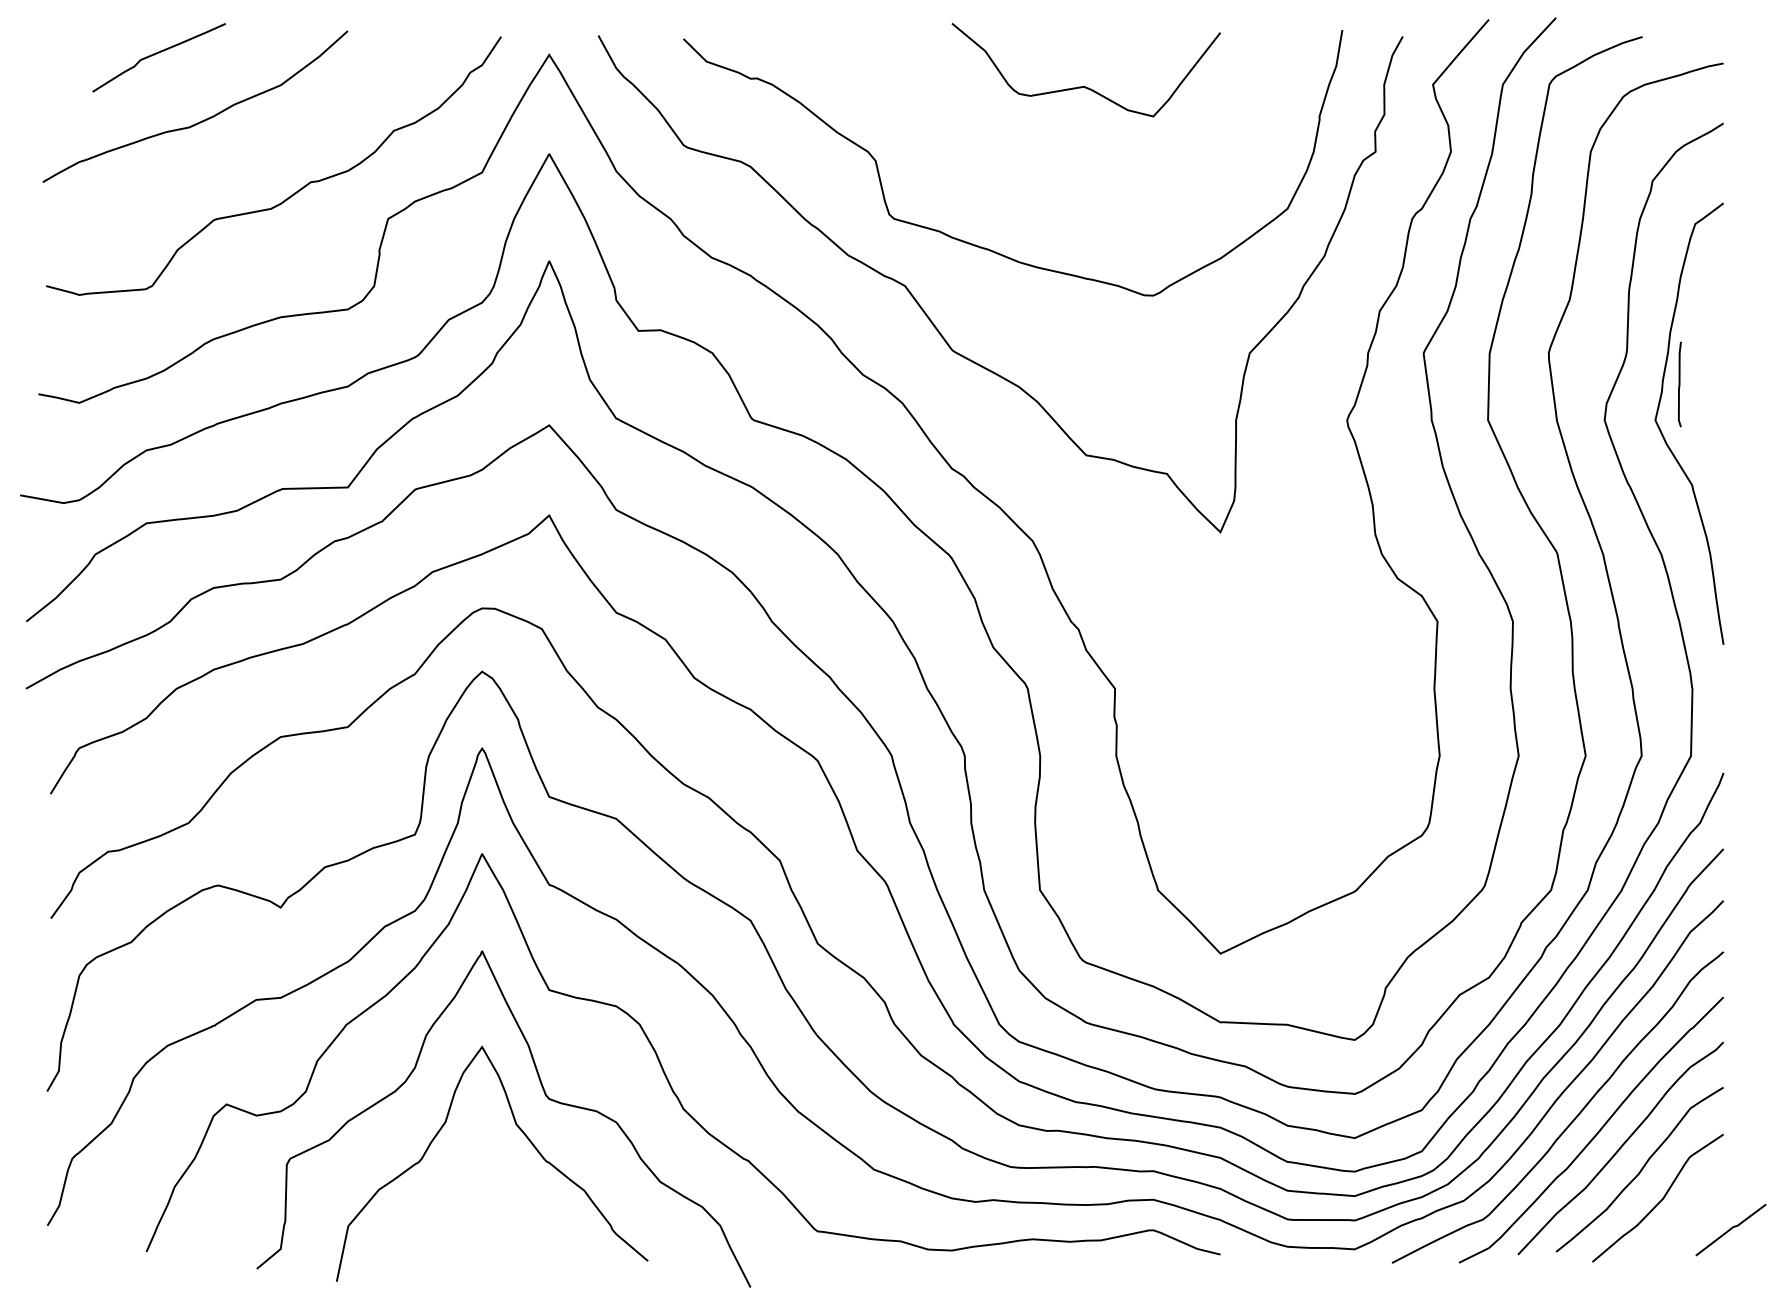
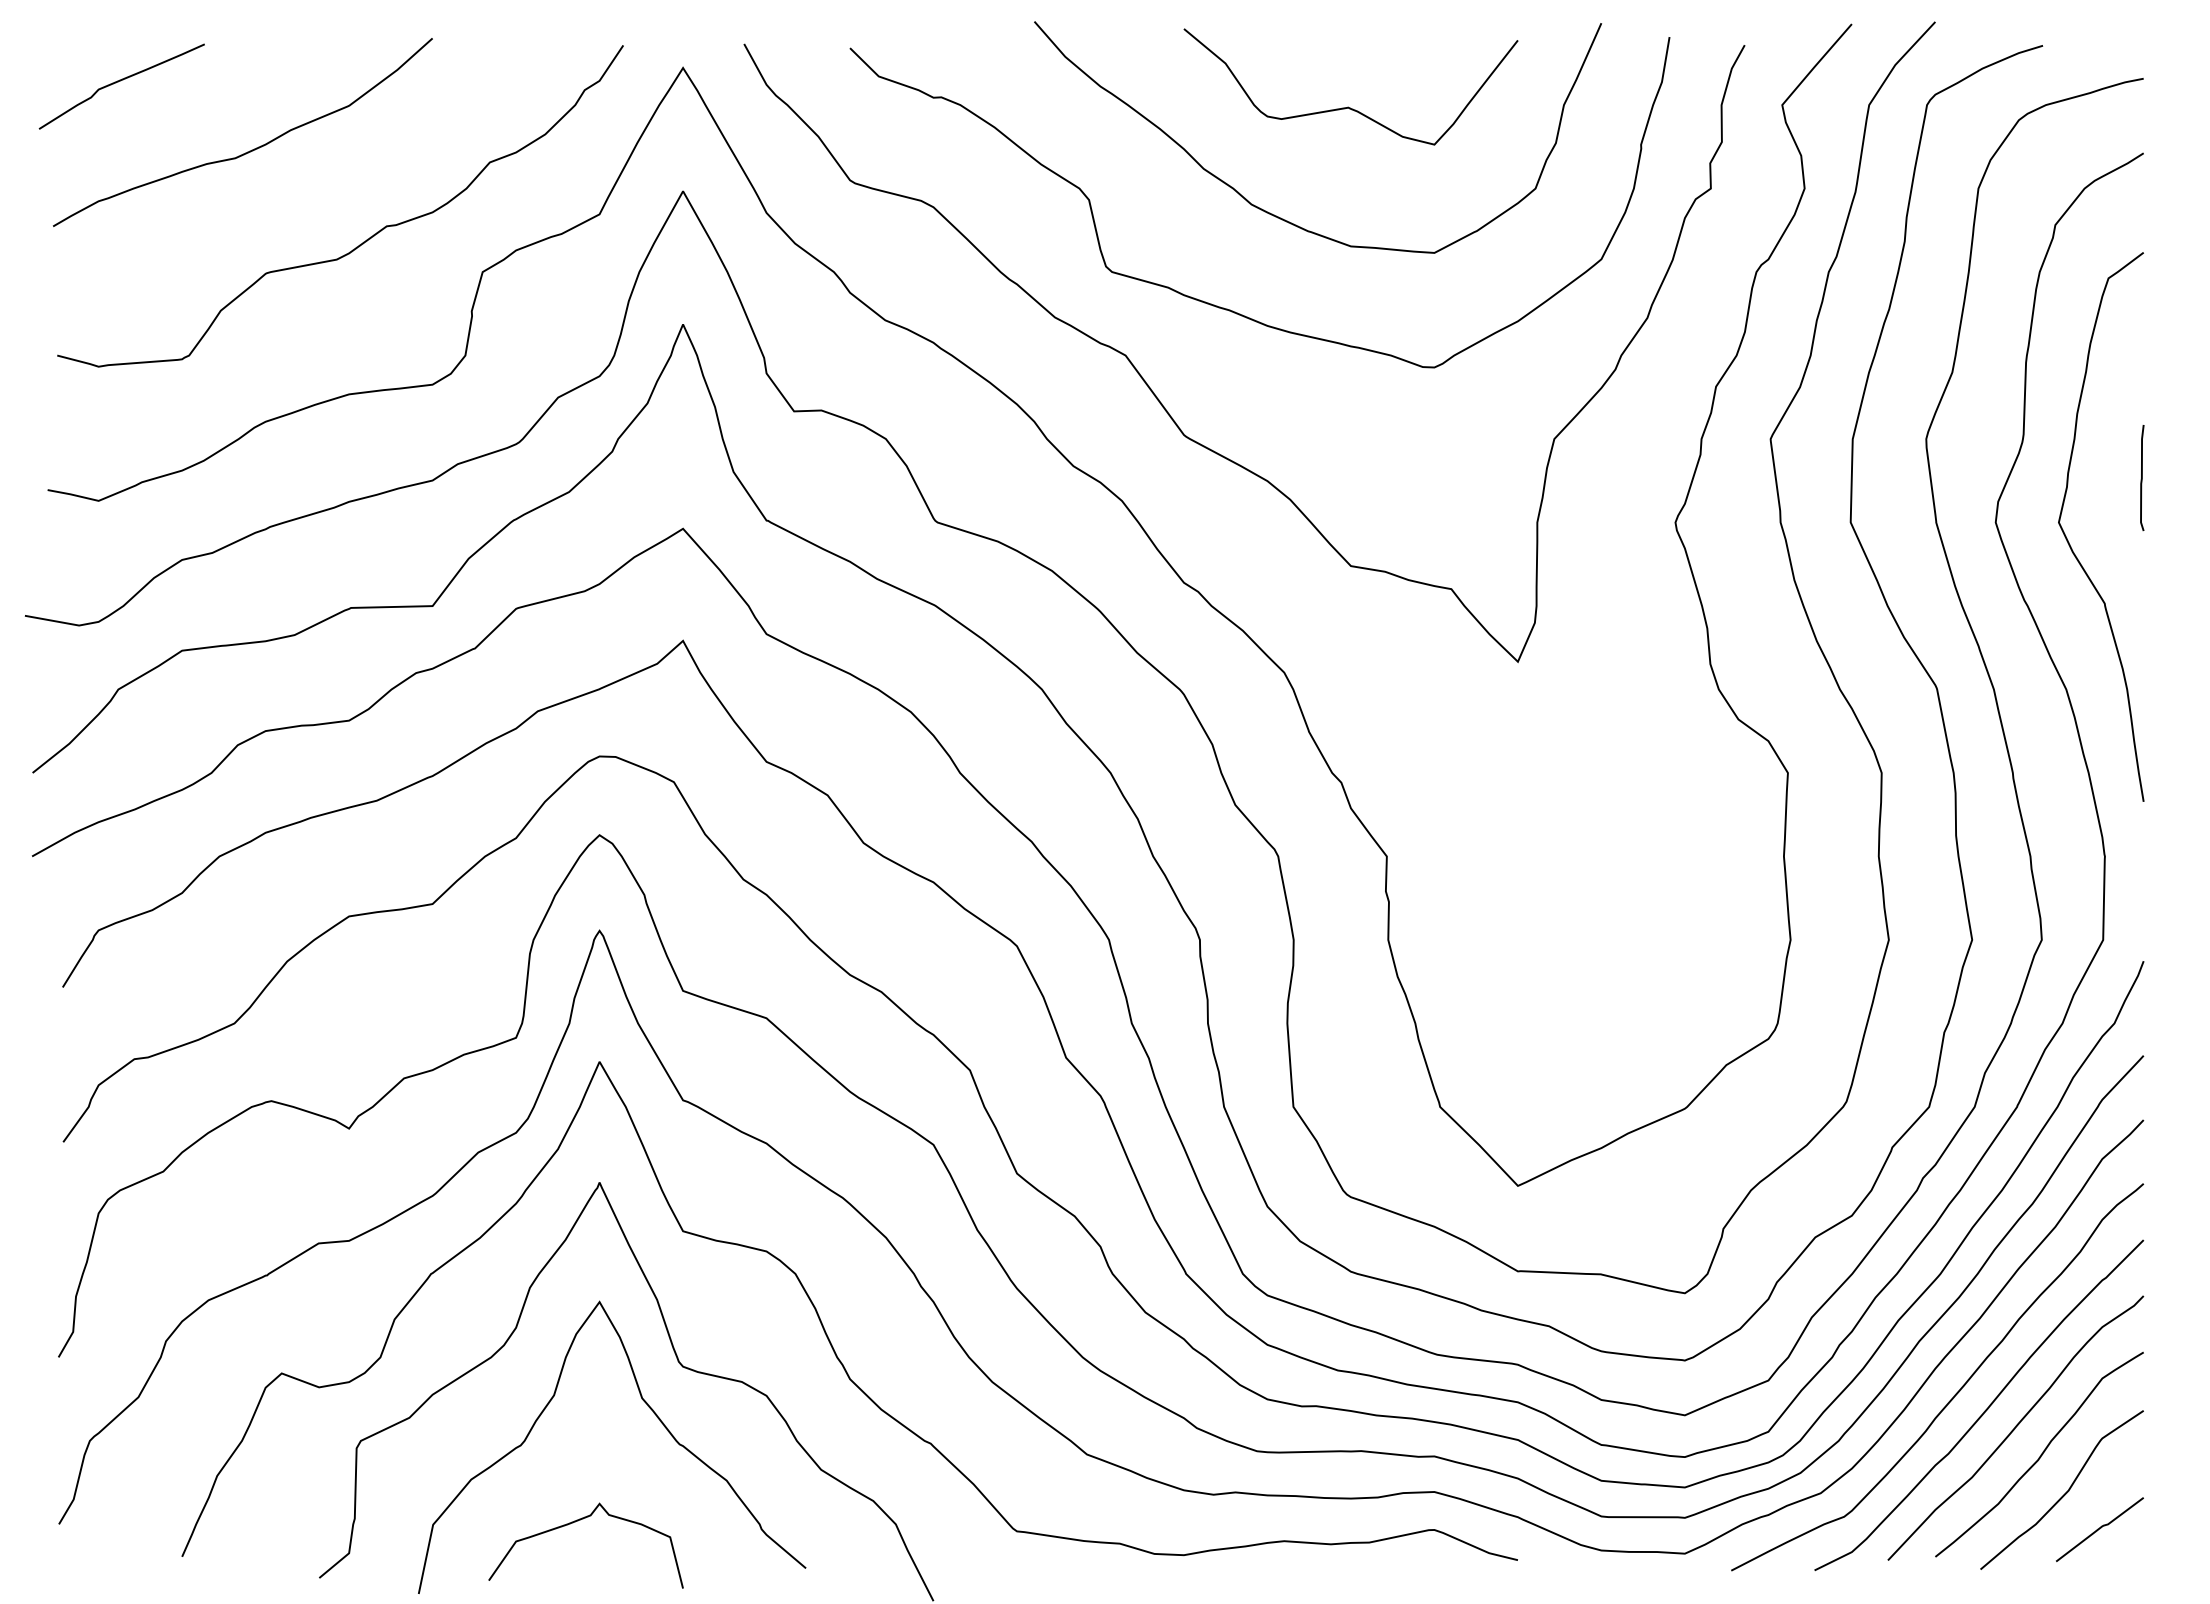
curve: (156, 54) -> (118, 82), moved
curve: (1032, 175) -> (1283, 218), added
curve: (1680, 384) -> (2142, 477), moved
curve: (465, 1223) -> (578, 1521), added
curve: (1730, 1229) -> (2099, 1529), moved

